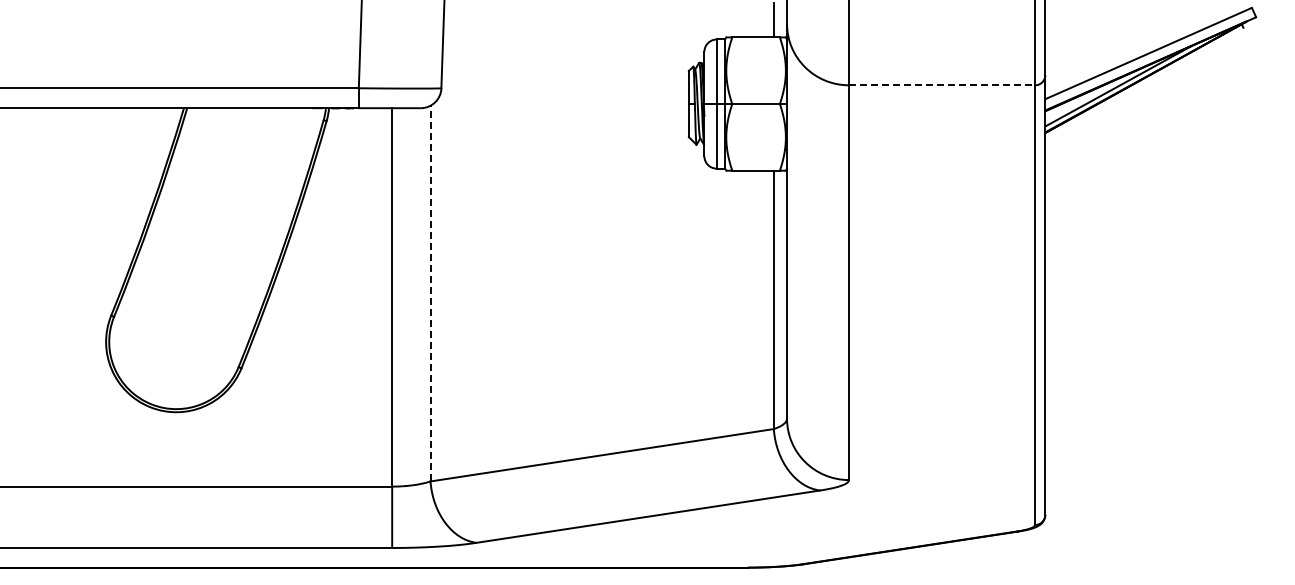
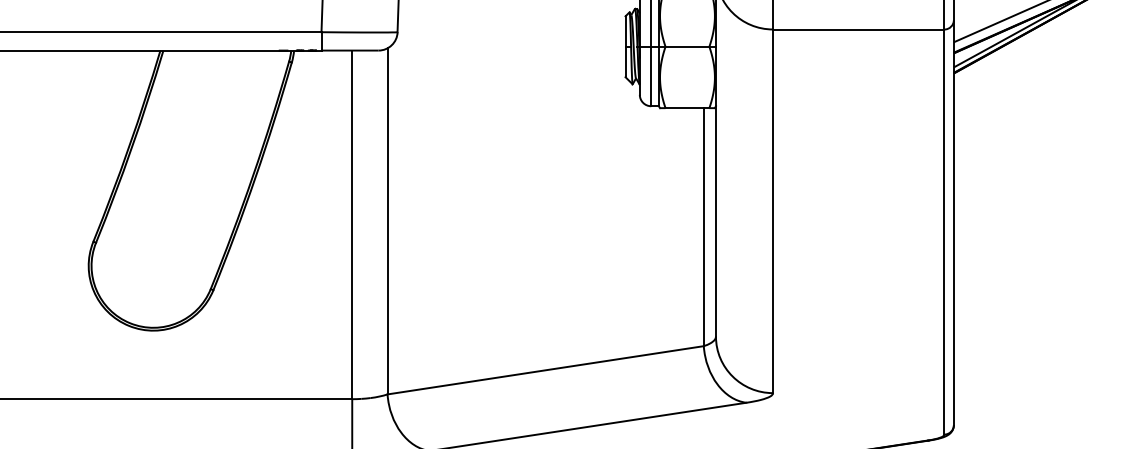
line: (942, 85) -> (859, 29), dashed -> solid
line: (430, 293) -> (387, 221), dashed -> solid

